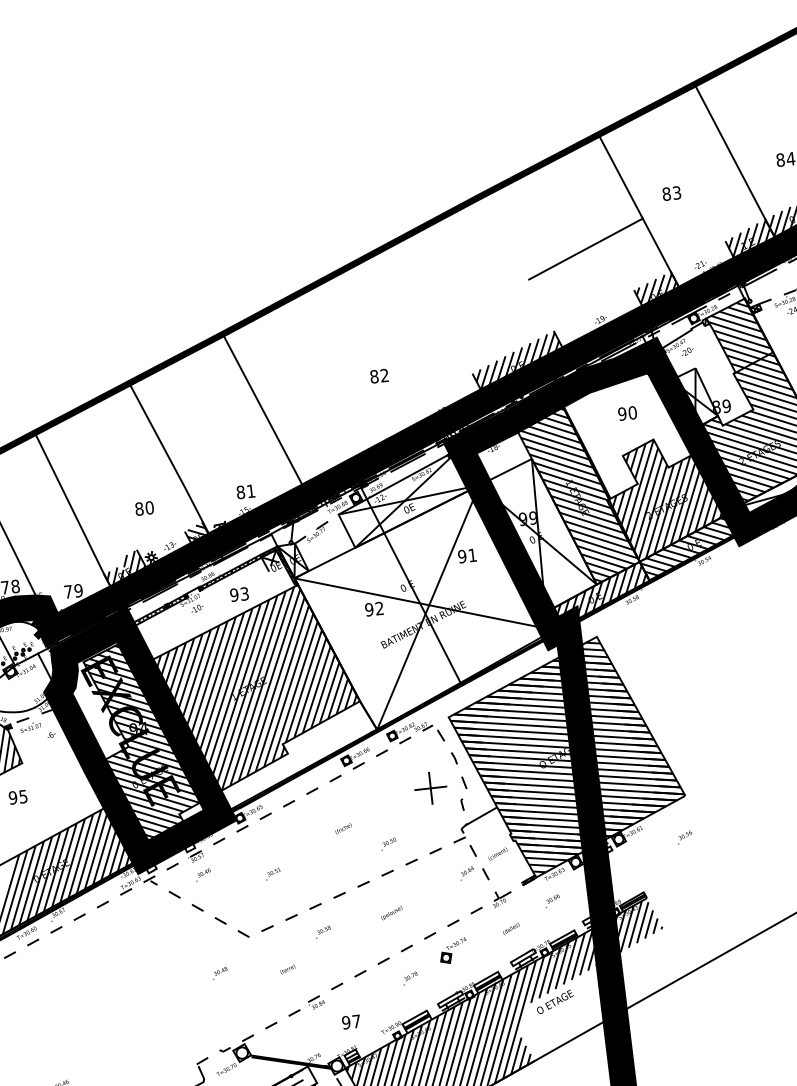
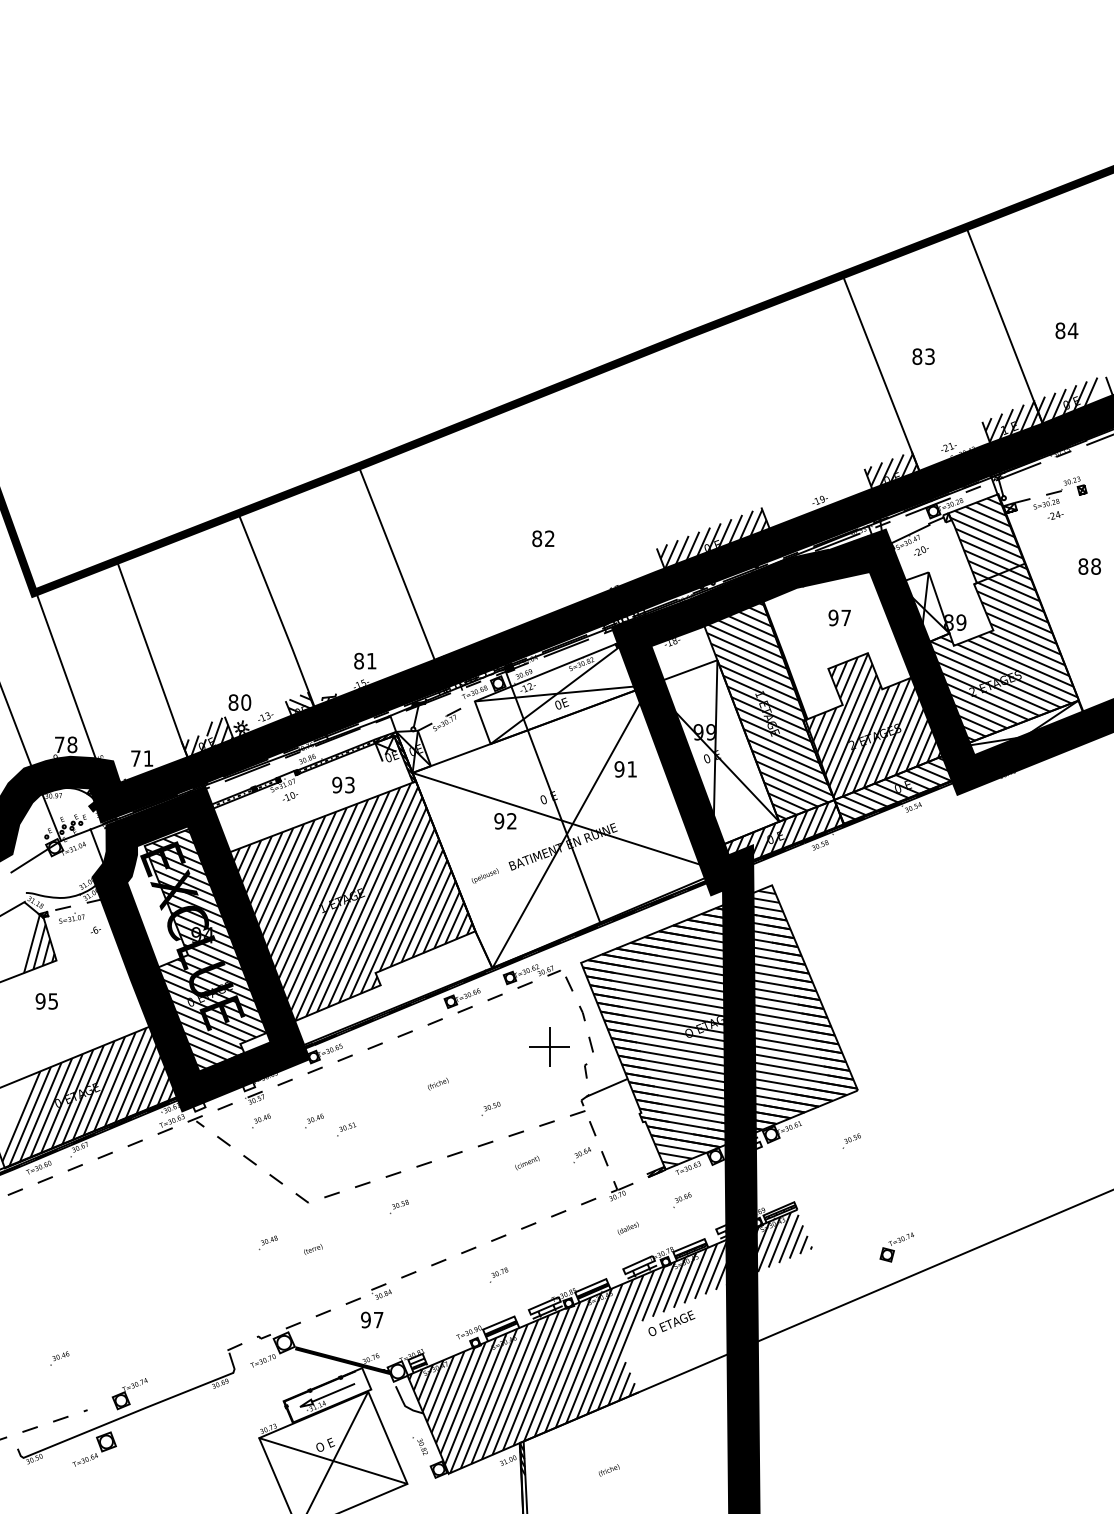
line: (585, 249) -> (811, 412), removed
text: (632, 412) -> (846, 617), 90 -> 97
text: (144, 508) -> (239, 702), moved
text: (78, 590) -> (148, 758), 79 -> 71
text: (498, 854) -> (527, 1163), moved
part: (246, 869) -> (314, 1120), added
text: (391, 912) -> (484, 875), moved
part: (453, 950) -> (896, 1247), moved
text: (288, 969) -> (313, 1249), moved
text: (351, 1021) -> (372, 1319), moved

